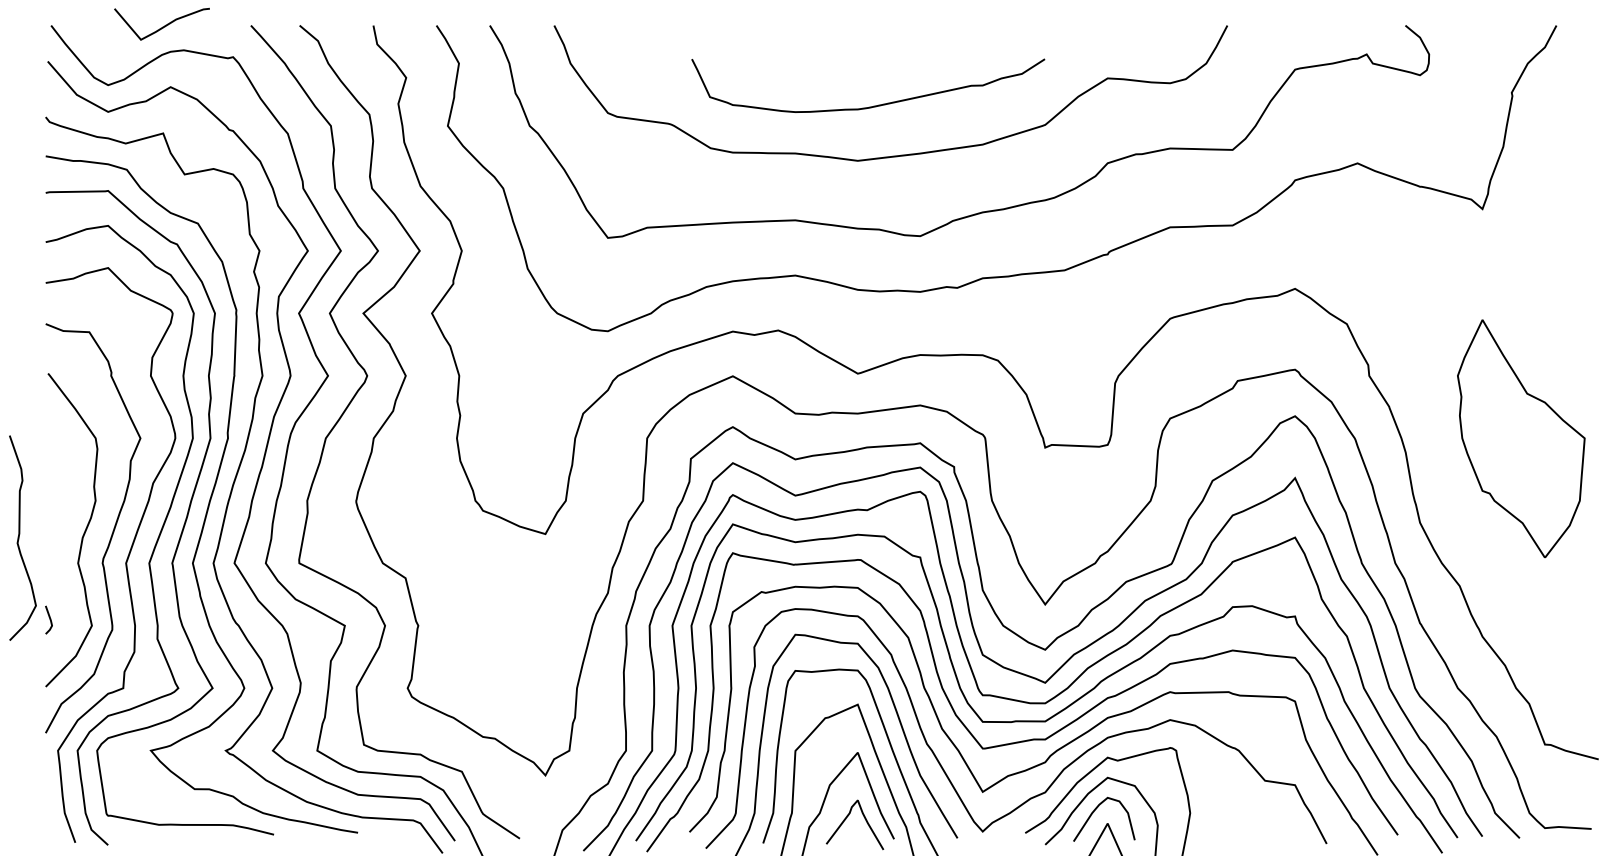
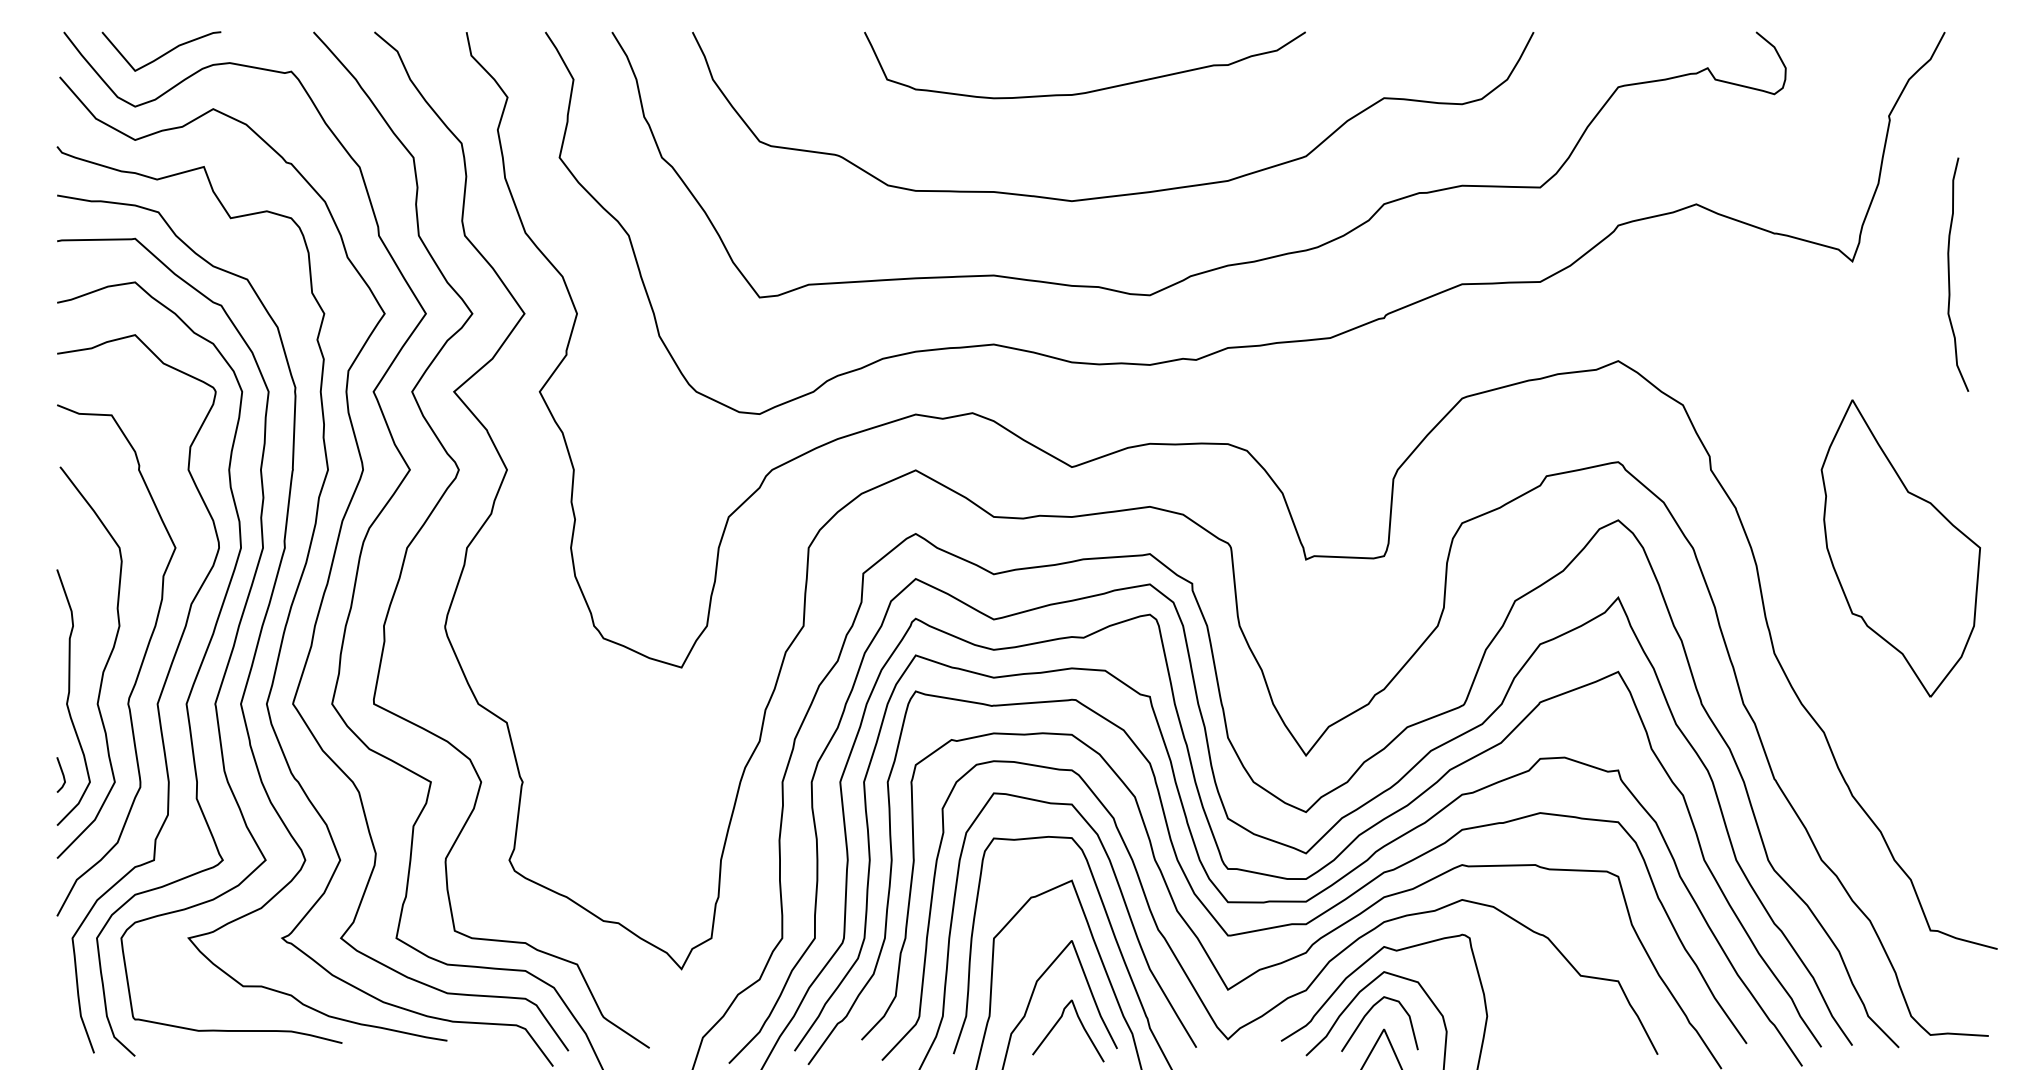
curve: (162, 26) -> (162, 54), moved
curve: (873, 105) -> (1091, 90), moved
curve: (1560, 219) -> (1949, 274), added
curve: (19, 538) -> (69, 697), moved

